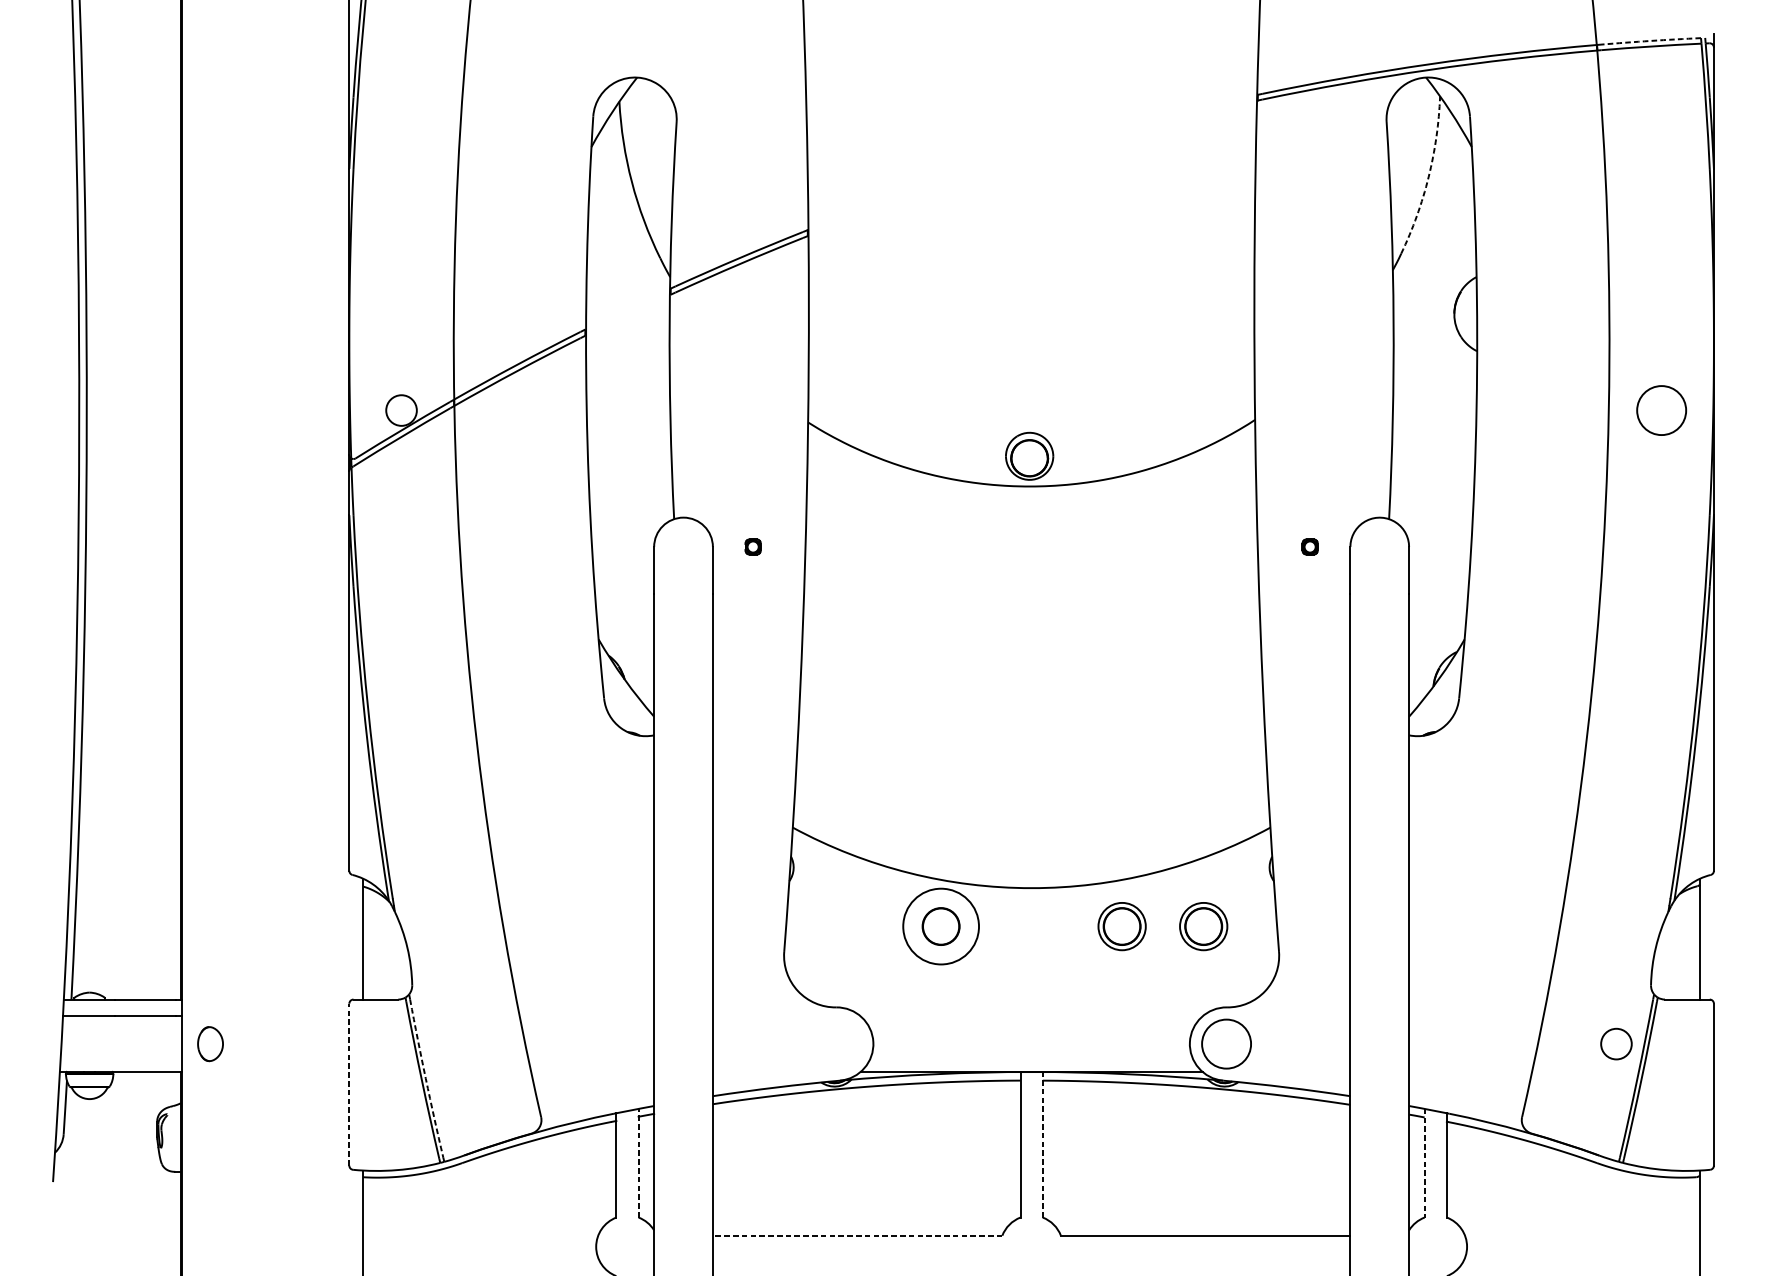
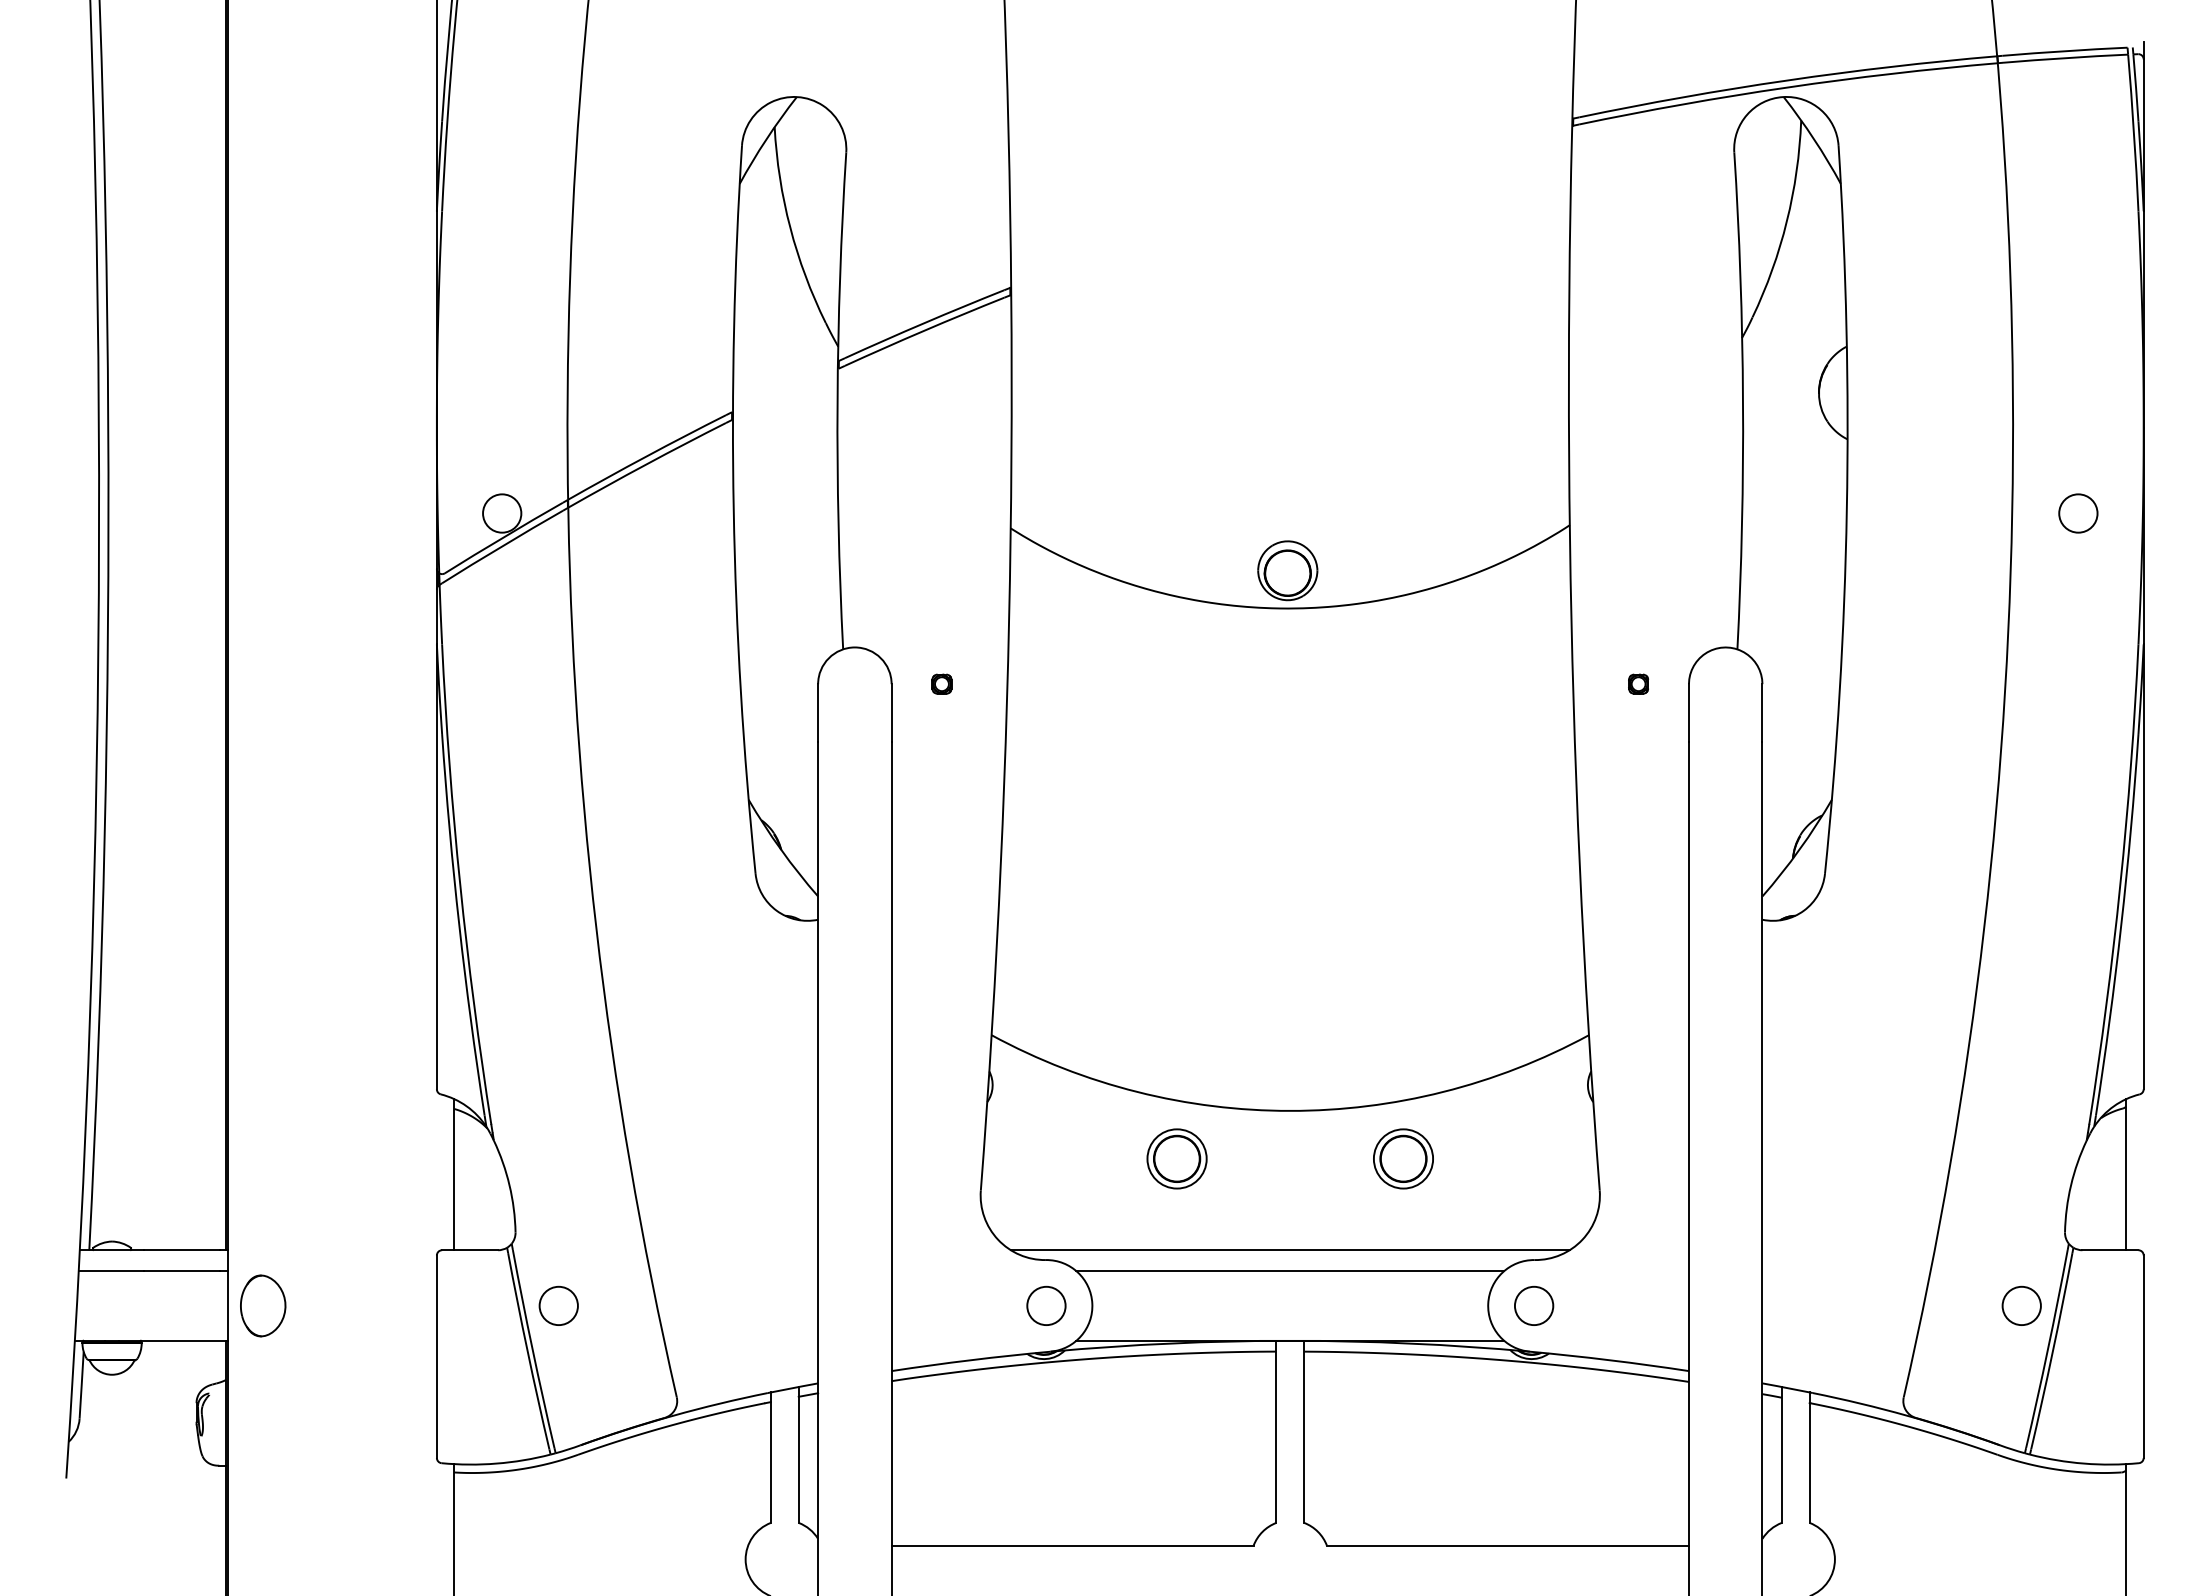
arc: (1650, 41) -> (2064, 51), dashed -> solid
arc: (1428, 177) -> (1786, 221), dashed -> solid
circle: (1661, 410) -> (2078, 513), size x0.62
circle: (940, 926) -> (1176, 1158), size x0.62
part: (1203, 926) -> (1505, 1158), removed
line: (1031, 999) -> (1289, 1250), added
line: (1031, 1016) -> (1290, 1271), added
part: (210, 1043) -> (263, 1305), size x1.43
circle: (446, 1043) -> (558, 1305), added
circle: (836, 1043) -> (1046, 1305), added
circle: (1226, 1043) -> (1533, 1305), size x0.62
arc: (425, 1078) -> (532, 1349), dashed -> solid
line: (349, 1084) -> (436, 1356), dashed -> solid
line: (1043, 1144) -> (1304, 1431), dashed -> solid
line: (638, 1162) -> (798, 1454), dashed -> solid
line: (1424, 1162) -> (1781, 1454), dashed -> solid
line: (857, 1235) -> (1072, 1545), dashed -> solid

